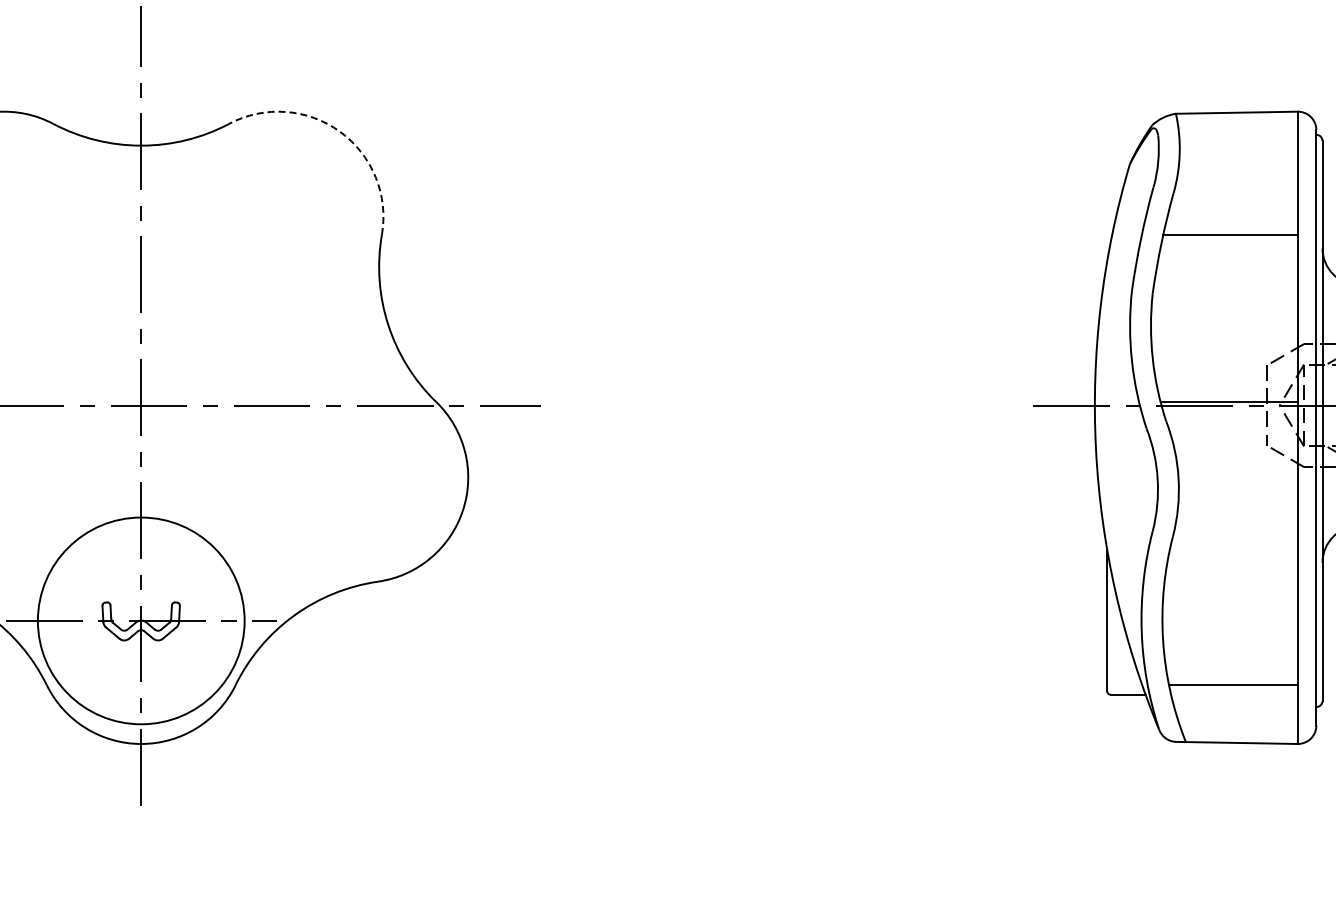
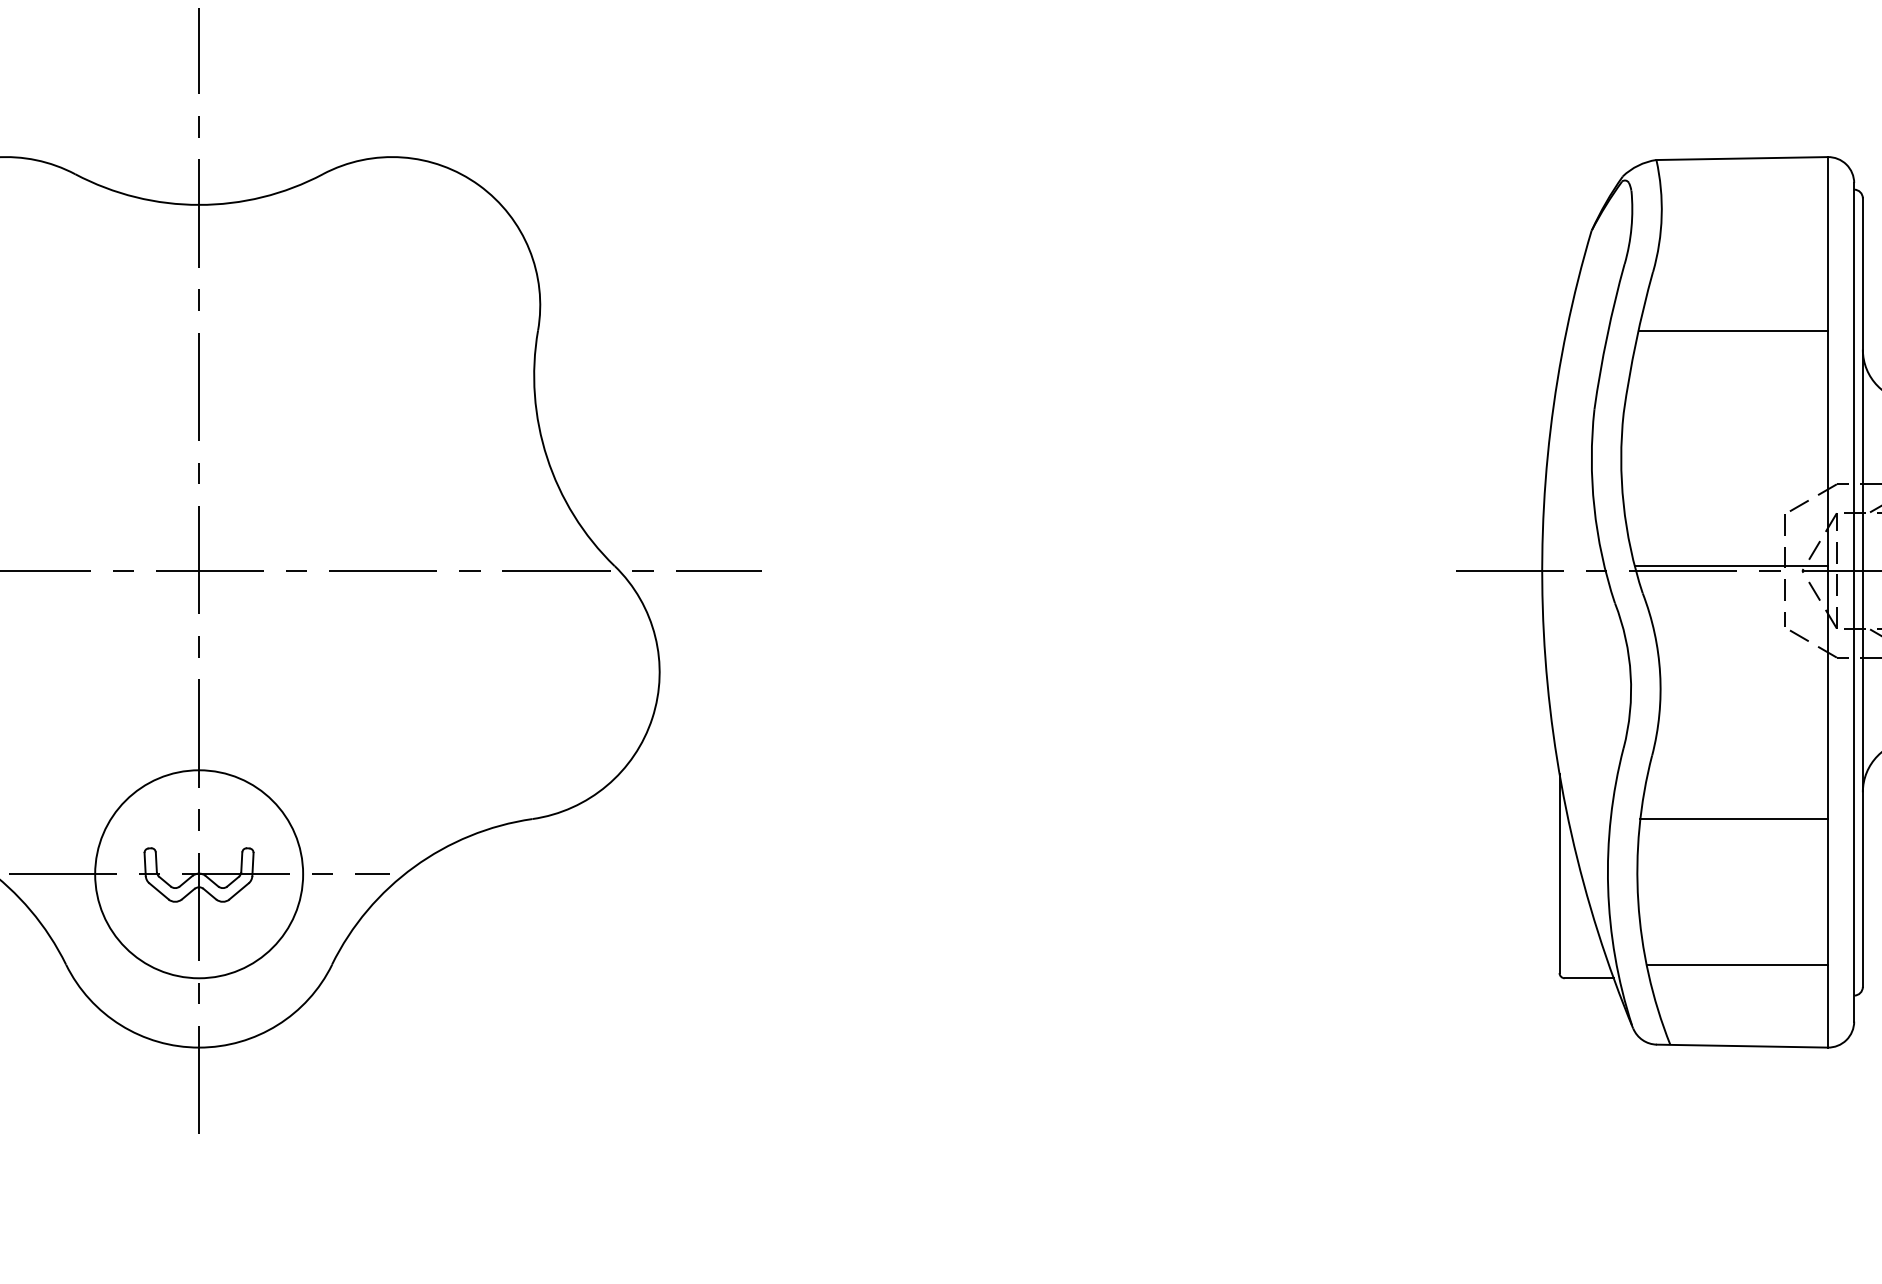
arc: (340, 131) -> (479, 184), dashed -> solid
line: (1230, 581) -> (1733, 818), added
circle: (141, 620) -> (199, 873), size x0.71

